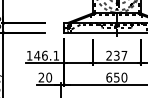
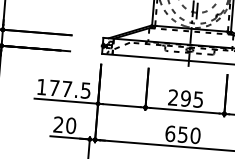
text: (46, 55) -> (69, 88), 146.1 -> 177.5
text: (120, 55) -> (192, 98), 237 -> 295

